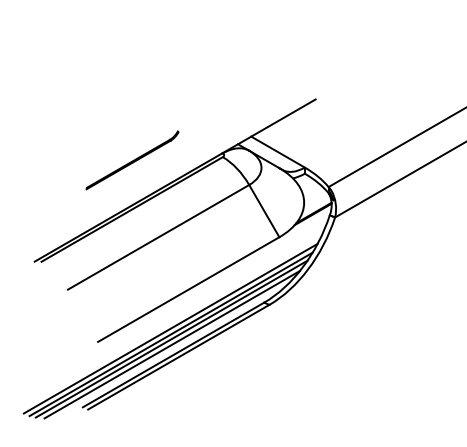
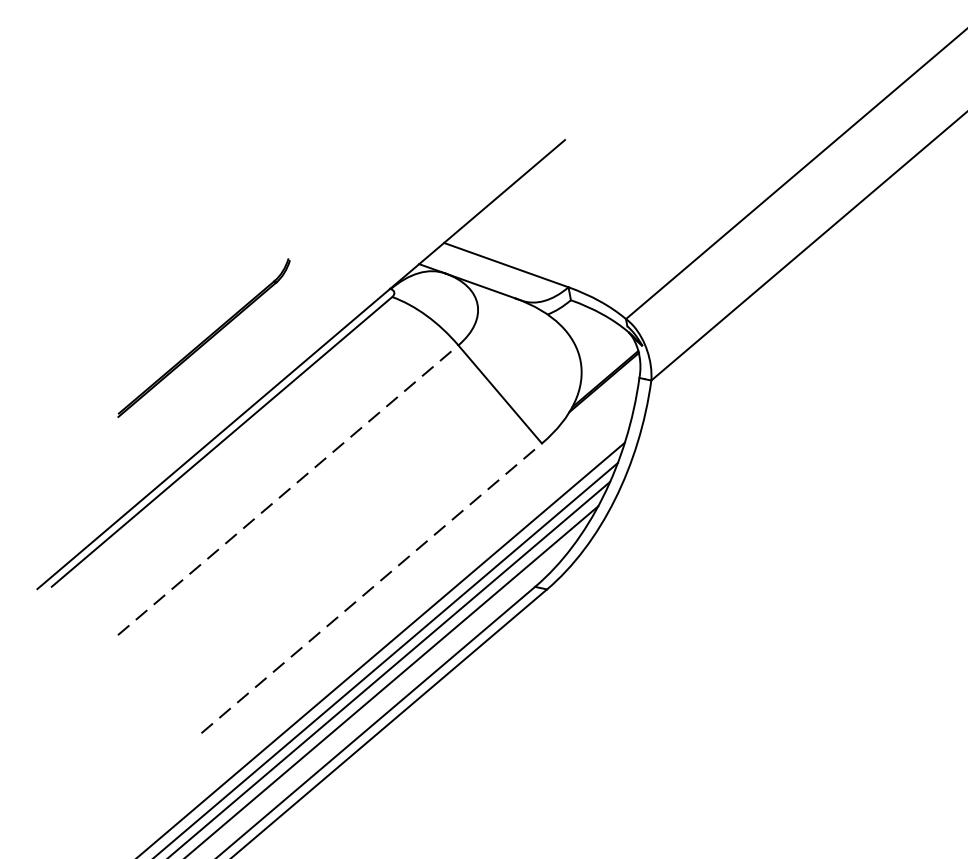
line: (158, 237) -> (288, 490), solid -> dashed
line: (188, 289) -> (371, 588), solid -> dashed

